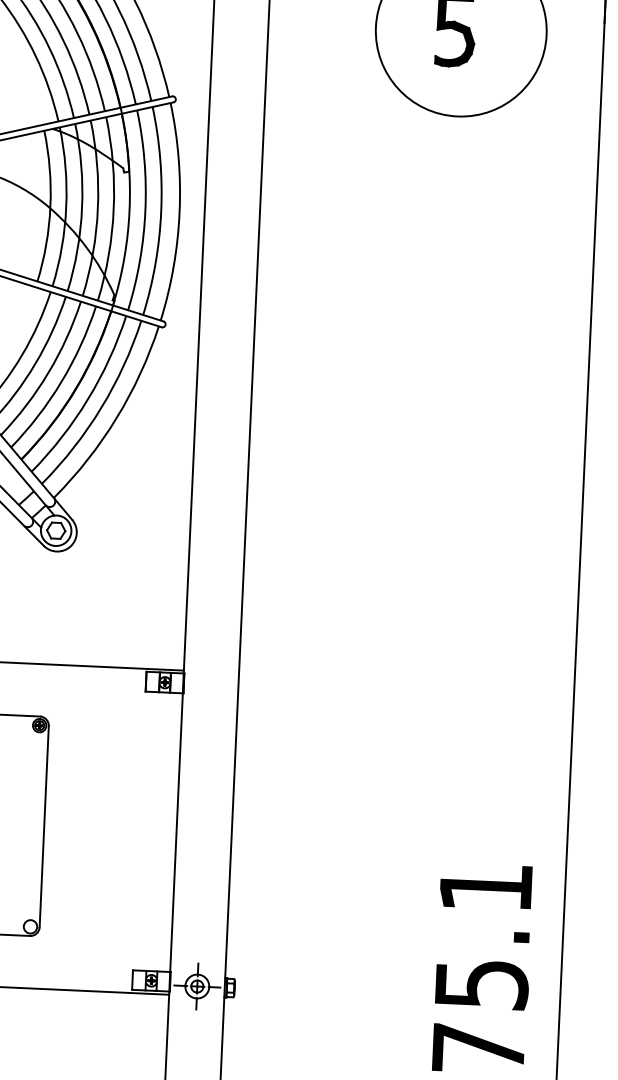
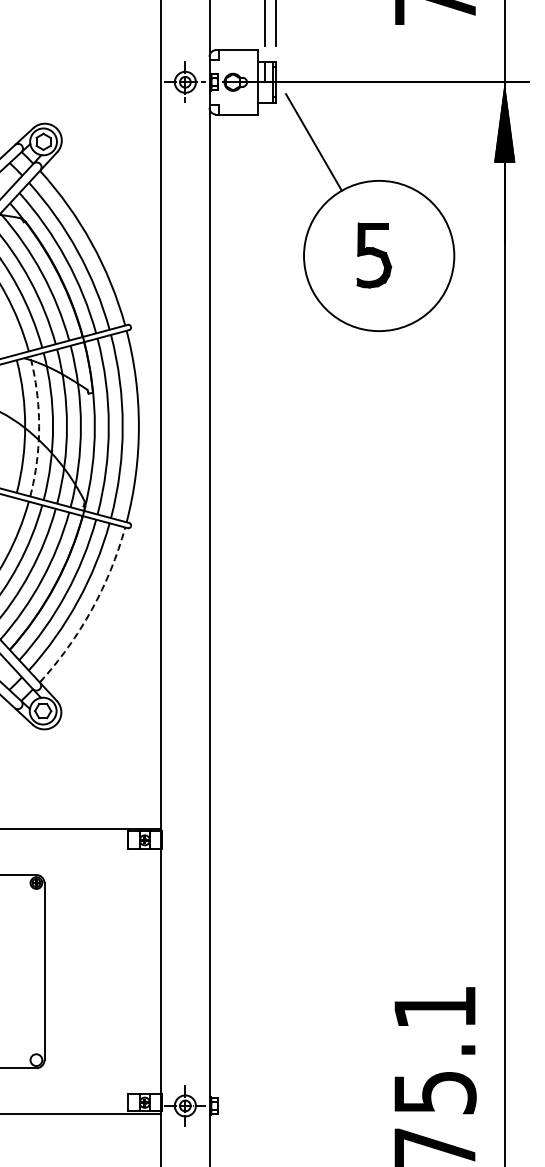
arc: (66, 207) -> (39, 426), solid -> dashed
arc: (116, 417) -> (91, 609), solid -> dashed

